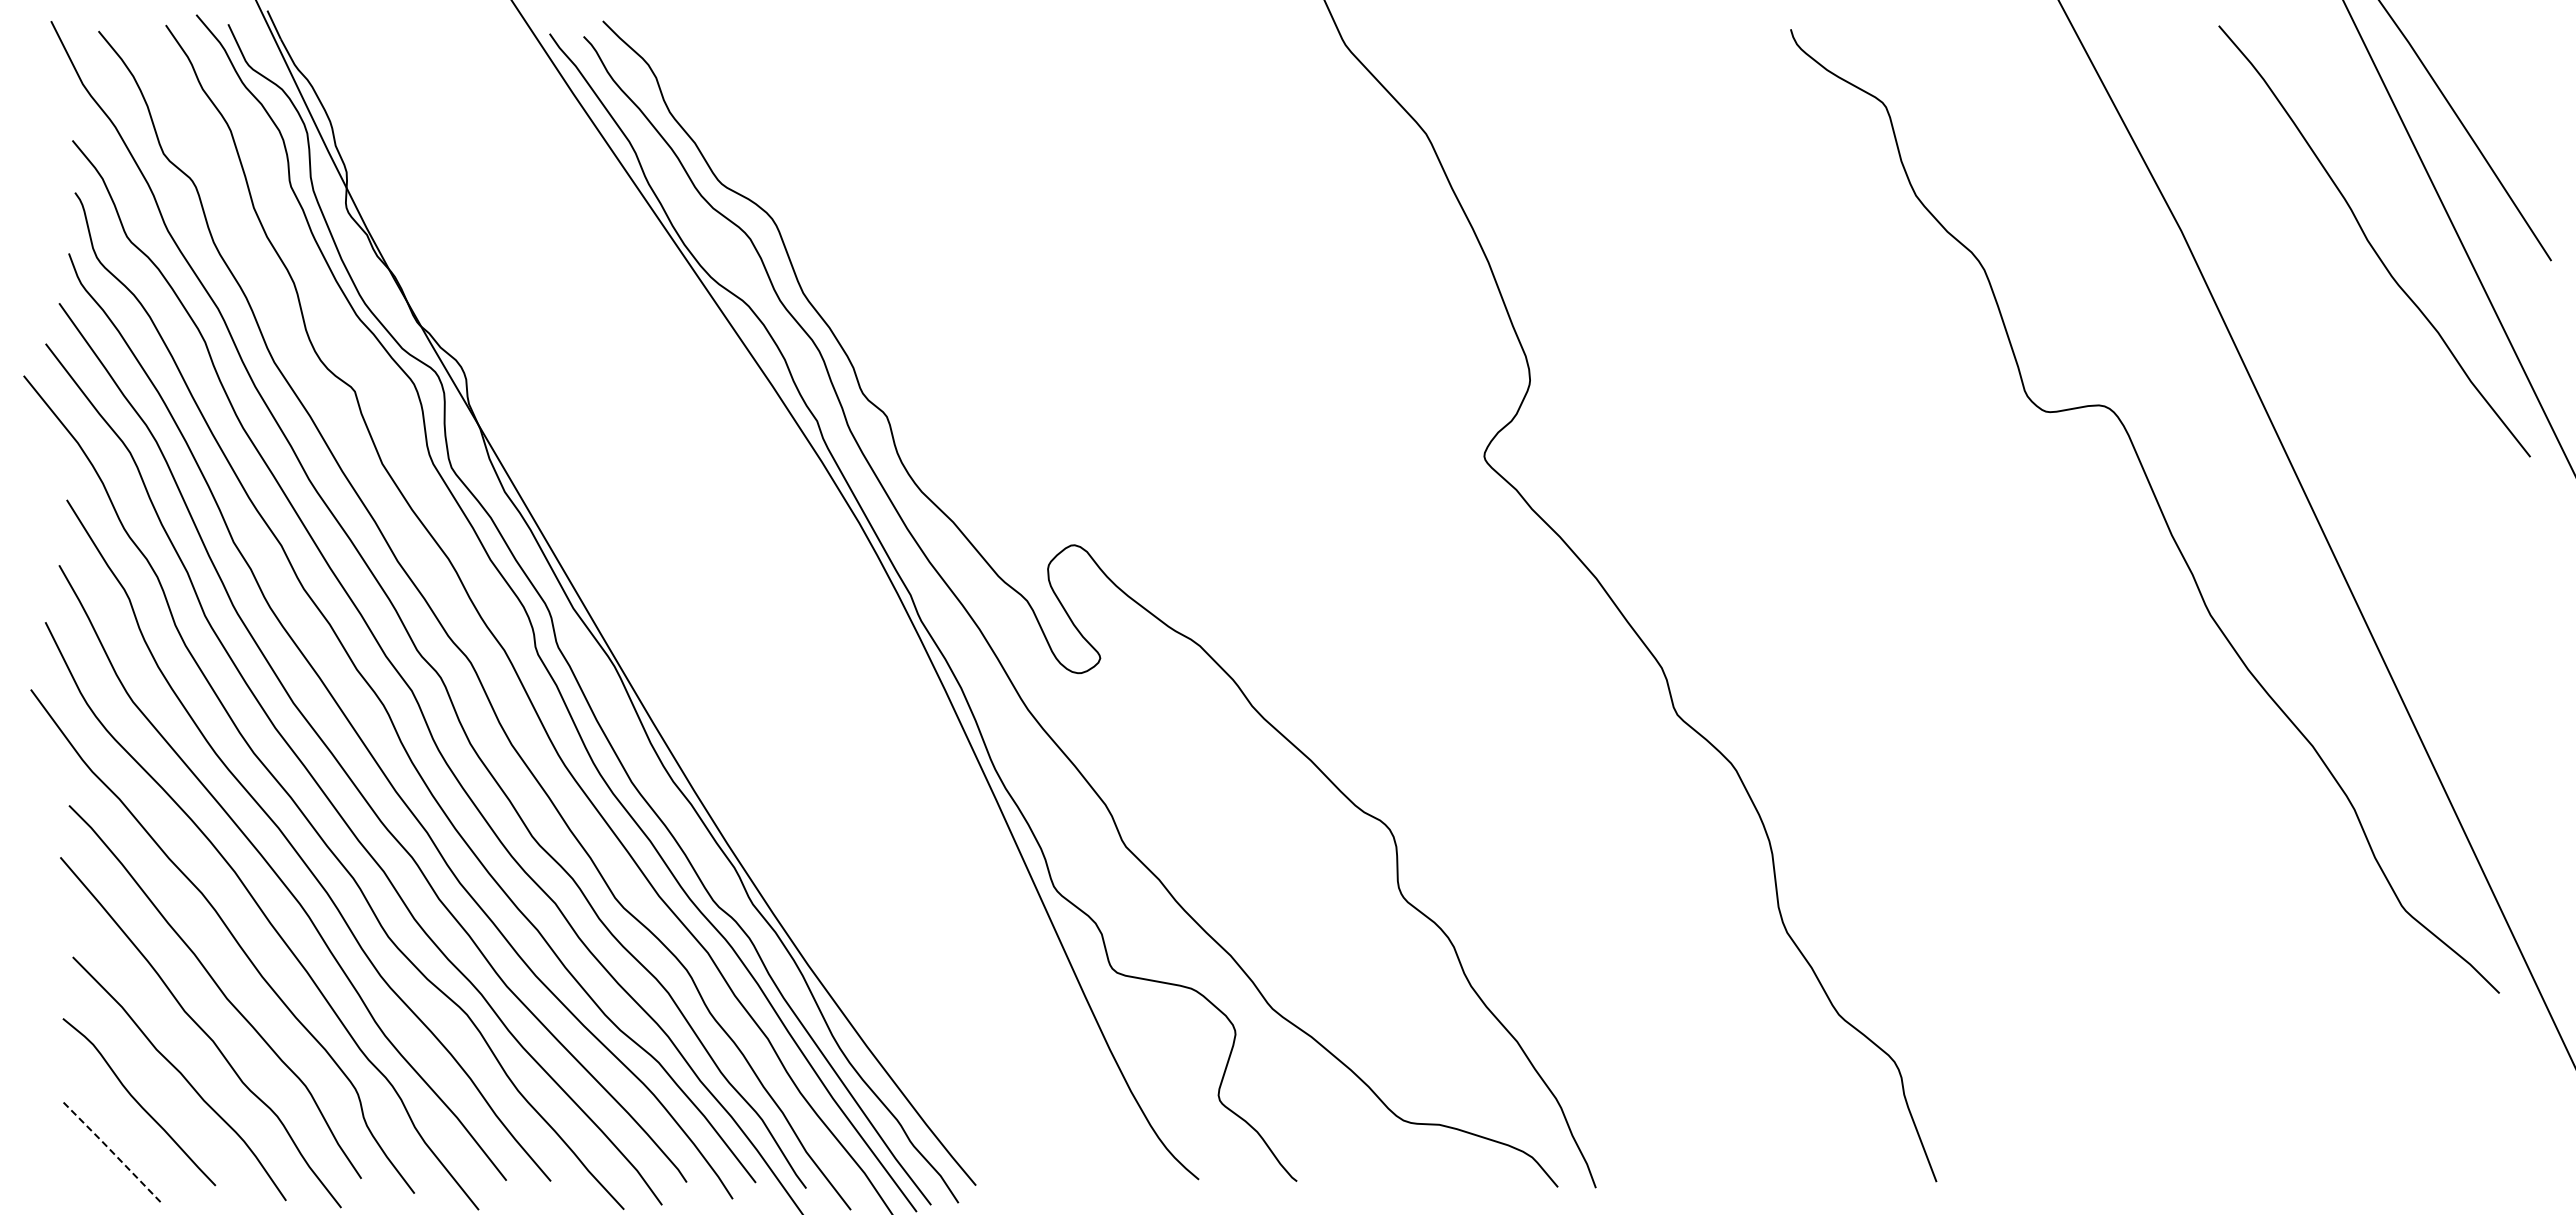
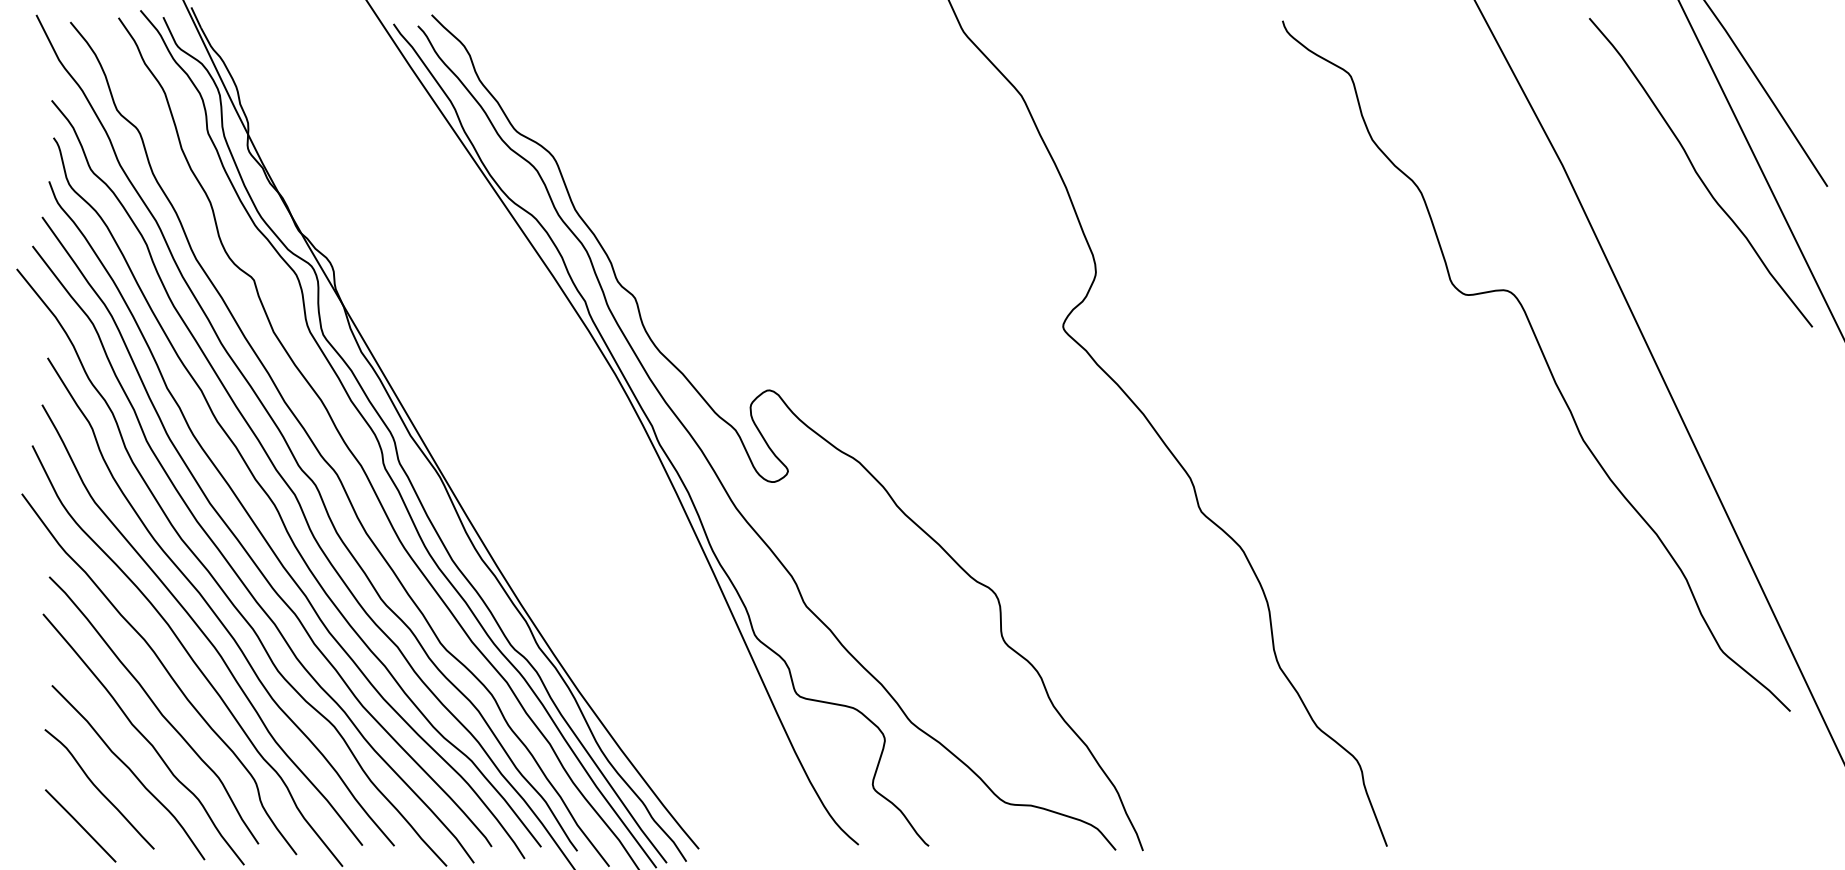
line: (113, 1153) -> (81, 826), dashed -> solid

